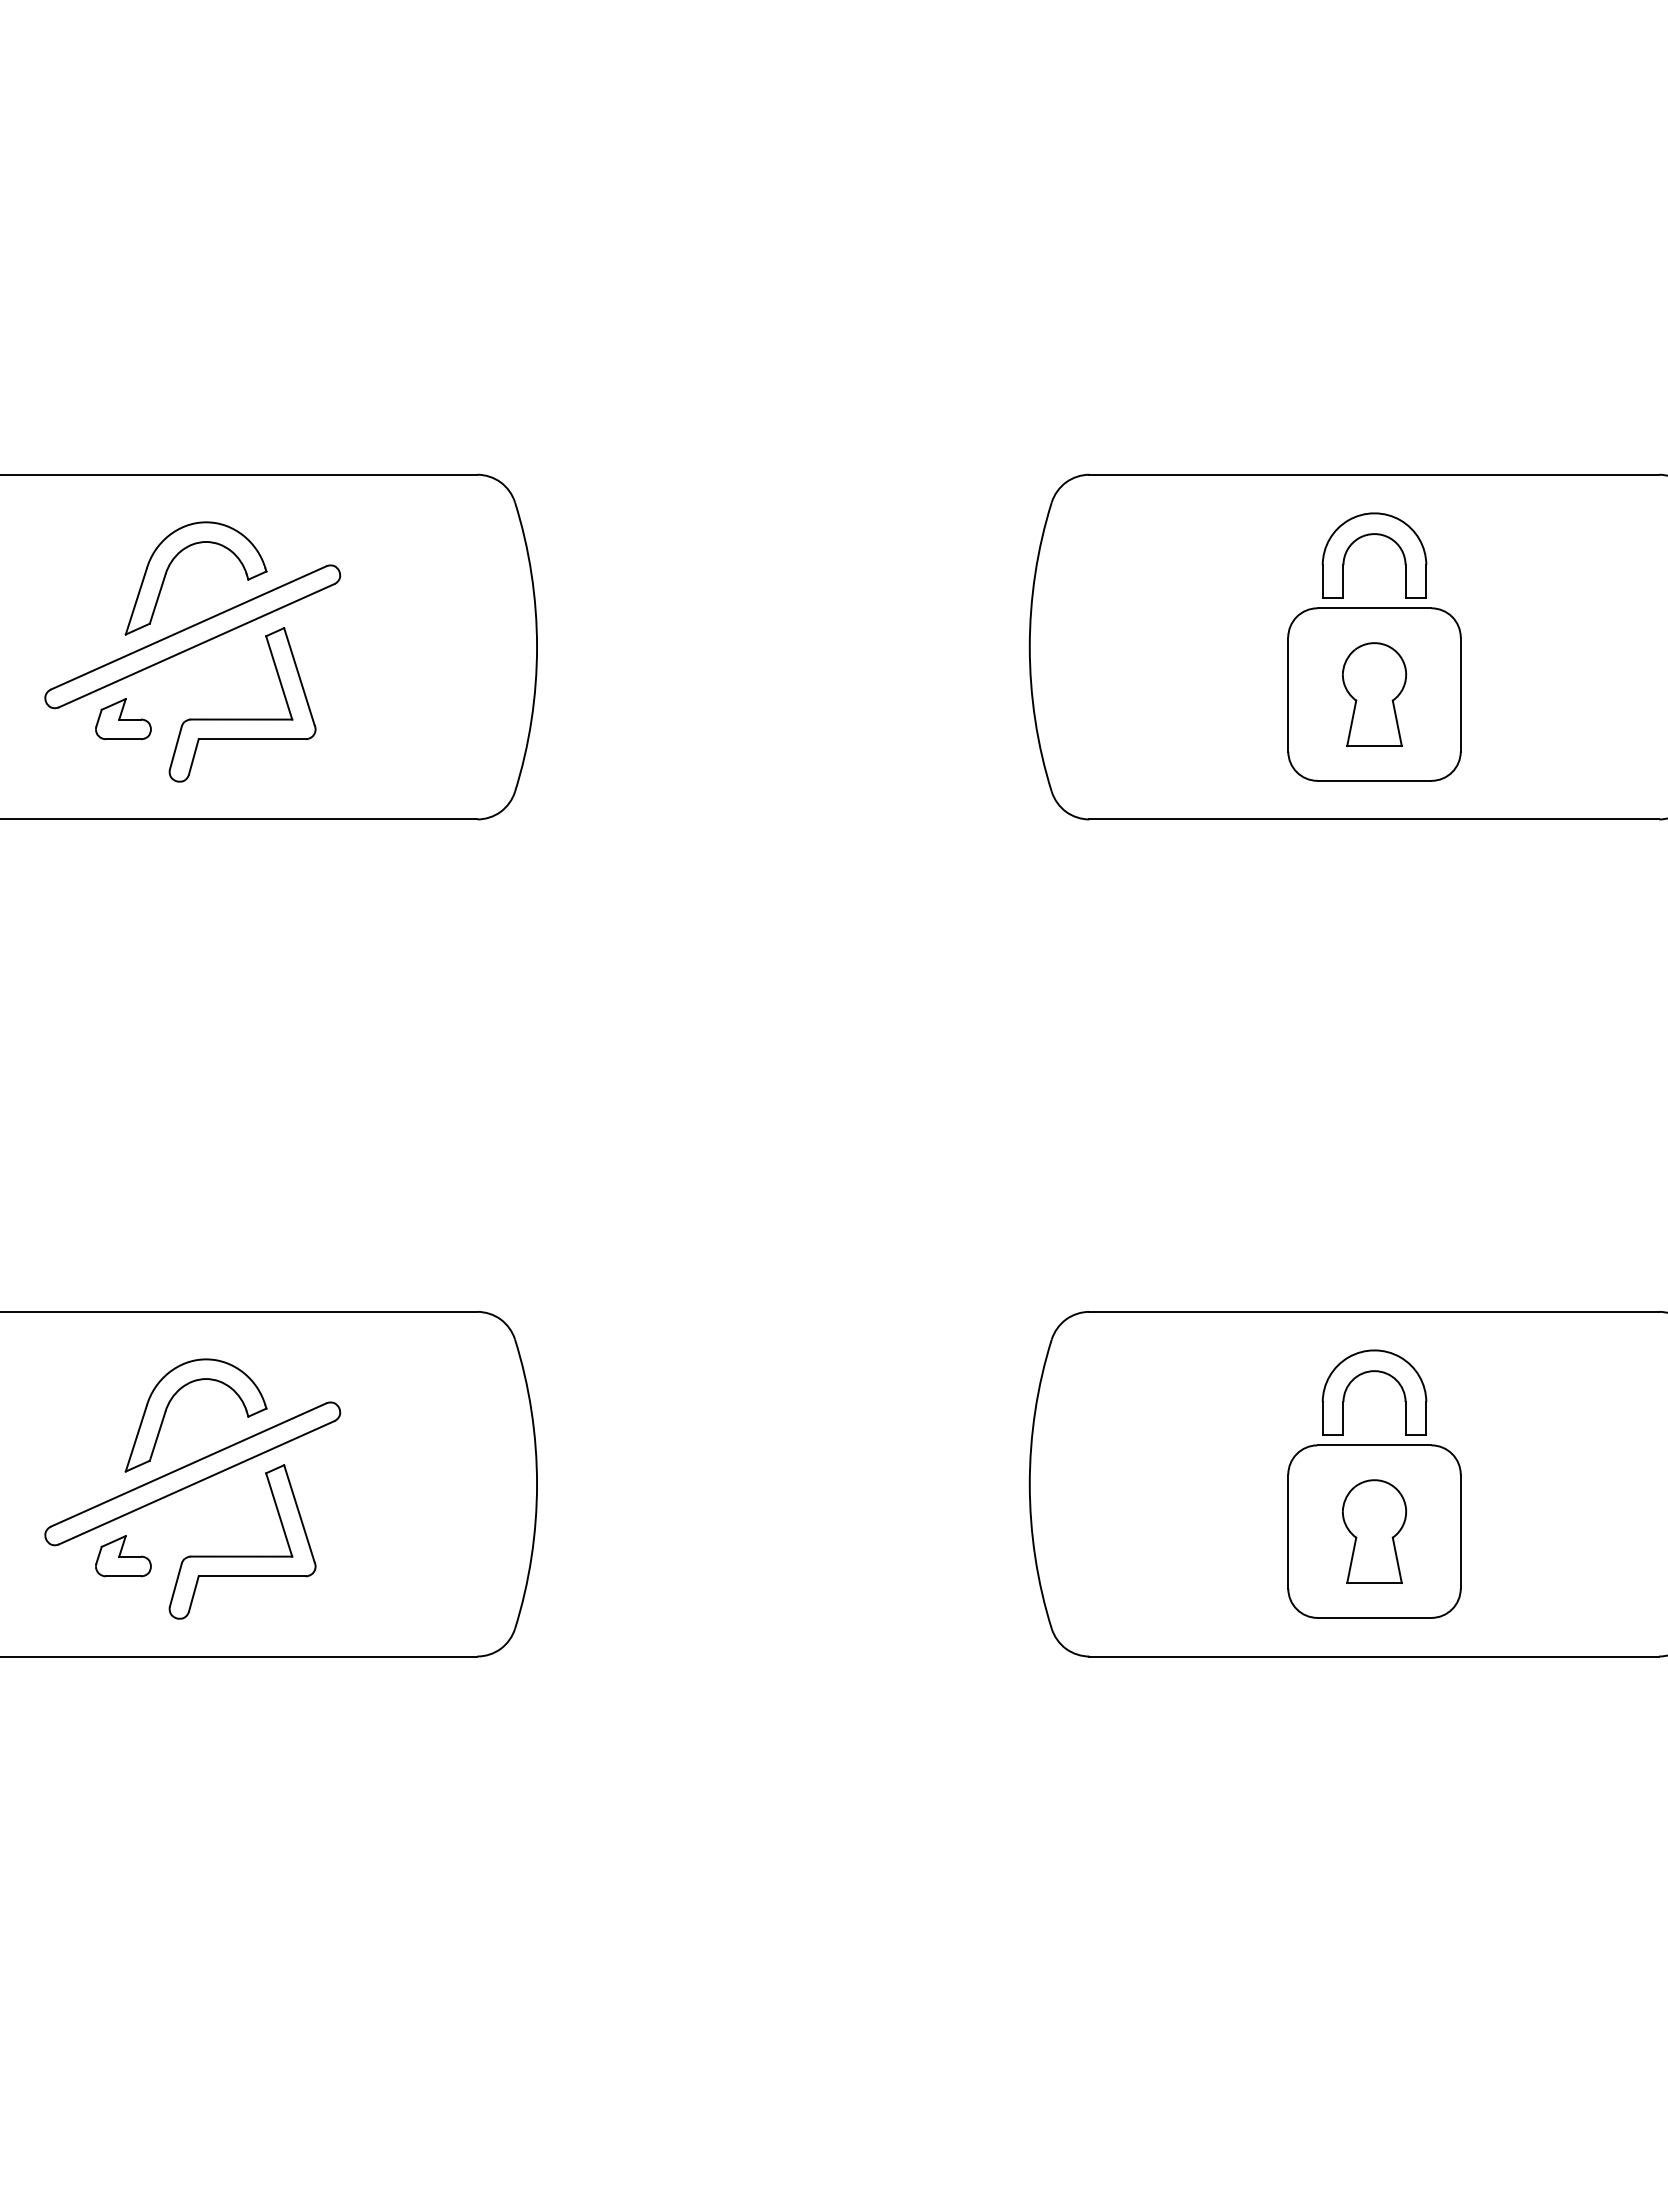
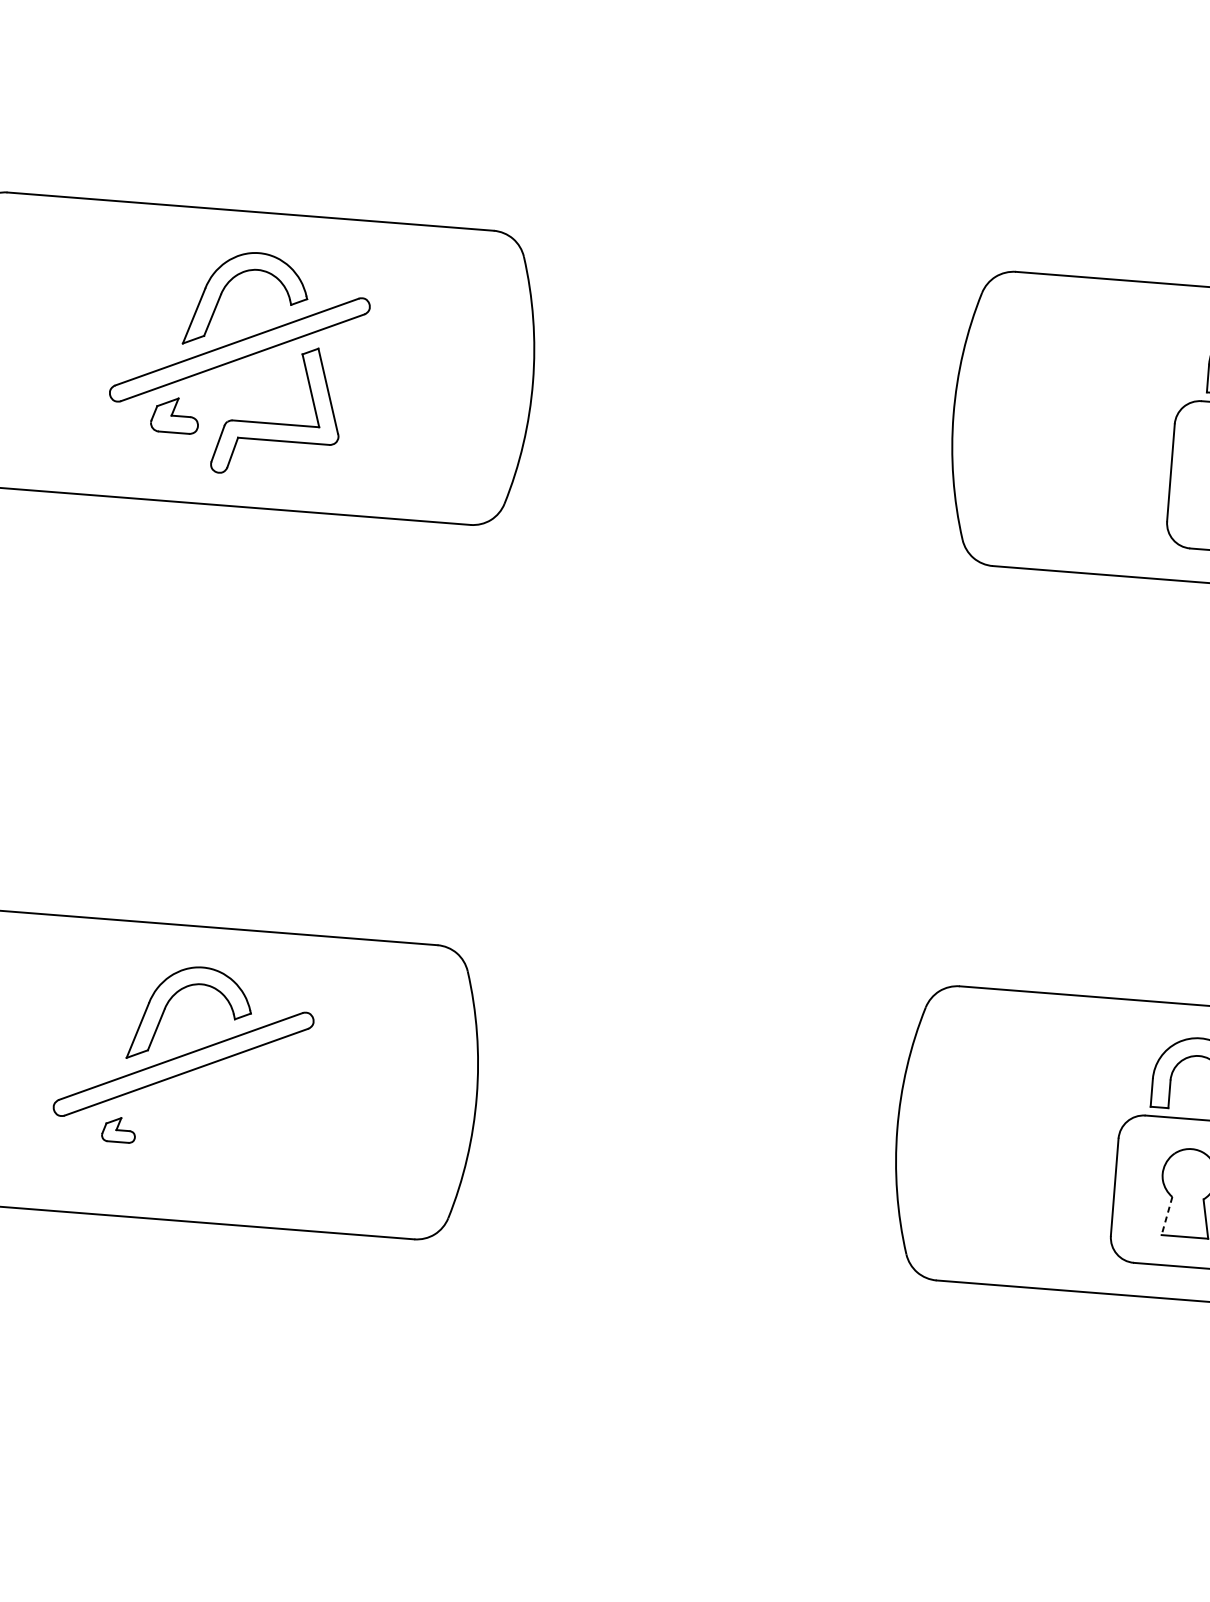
part: (242, 1555) -> (220, 1137), removed
part: (123, 1556) -> (118, 1130), size x0.7
line: (1351, 1560) -> (1166, 1216), solid -> dashed

